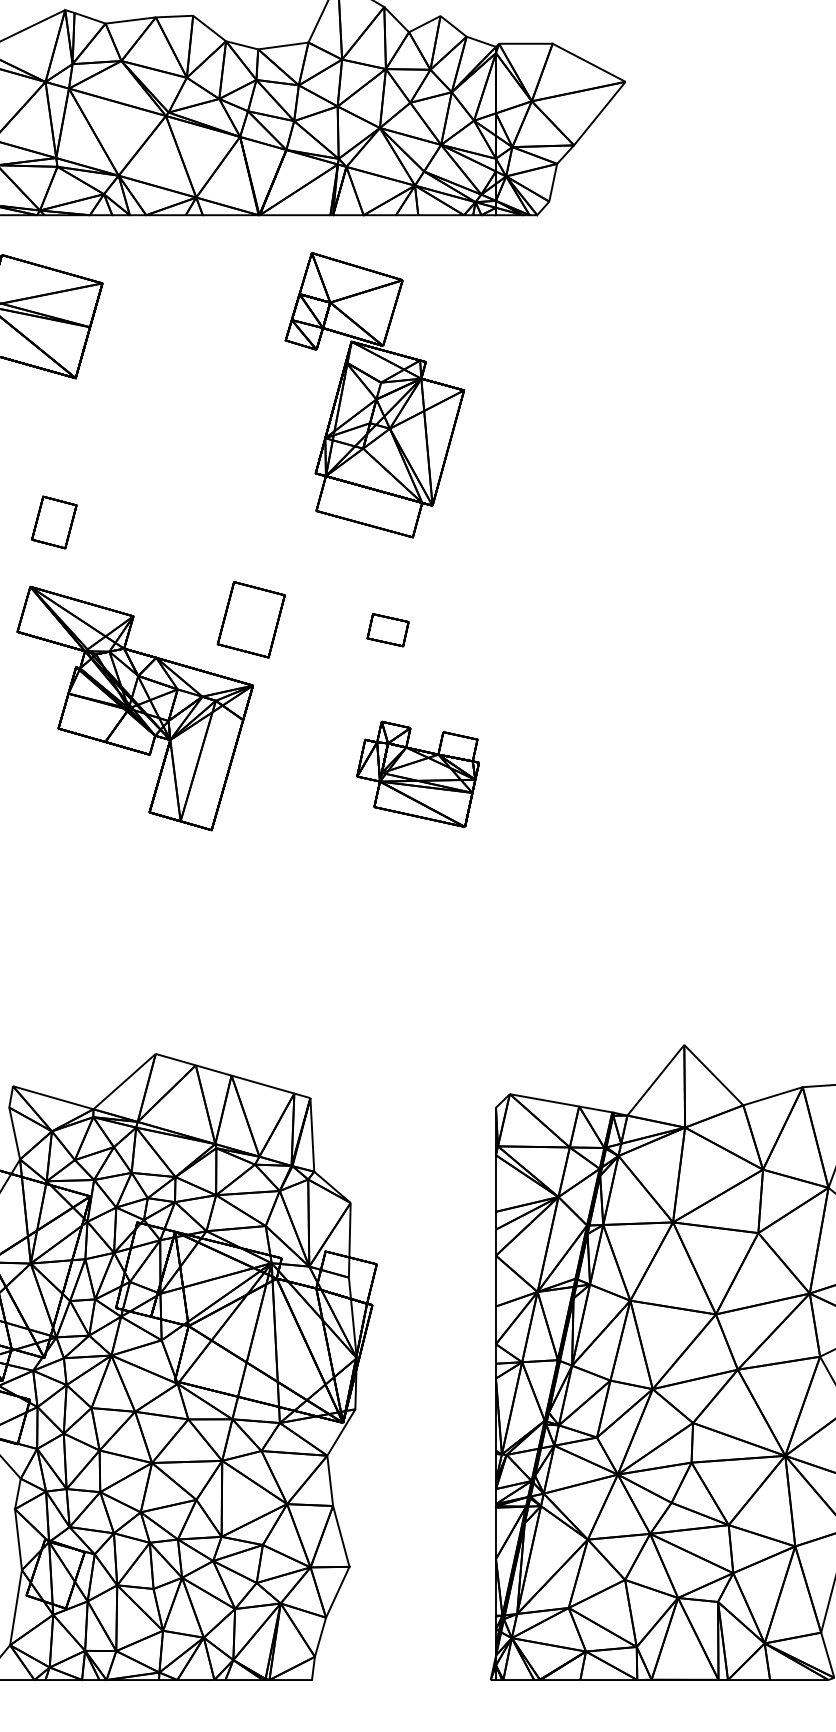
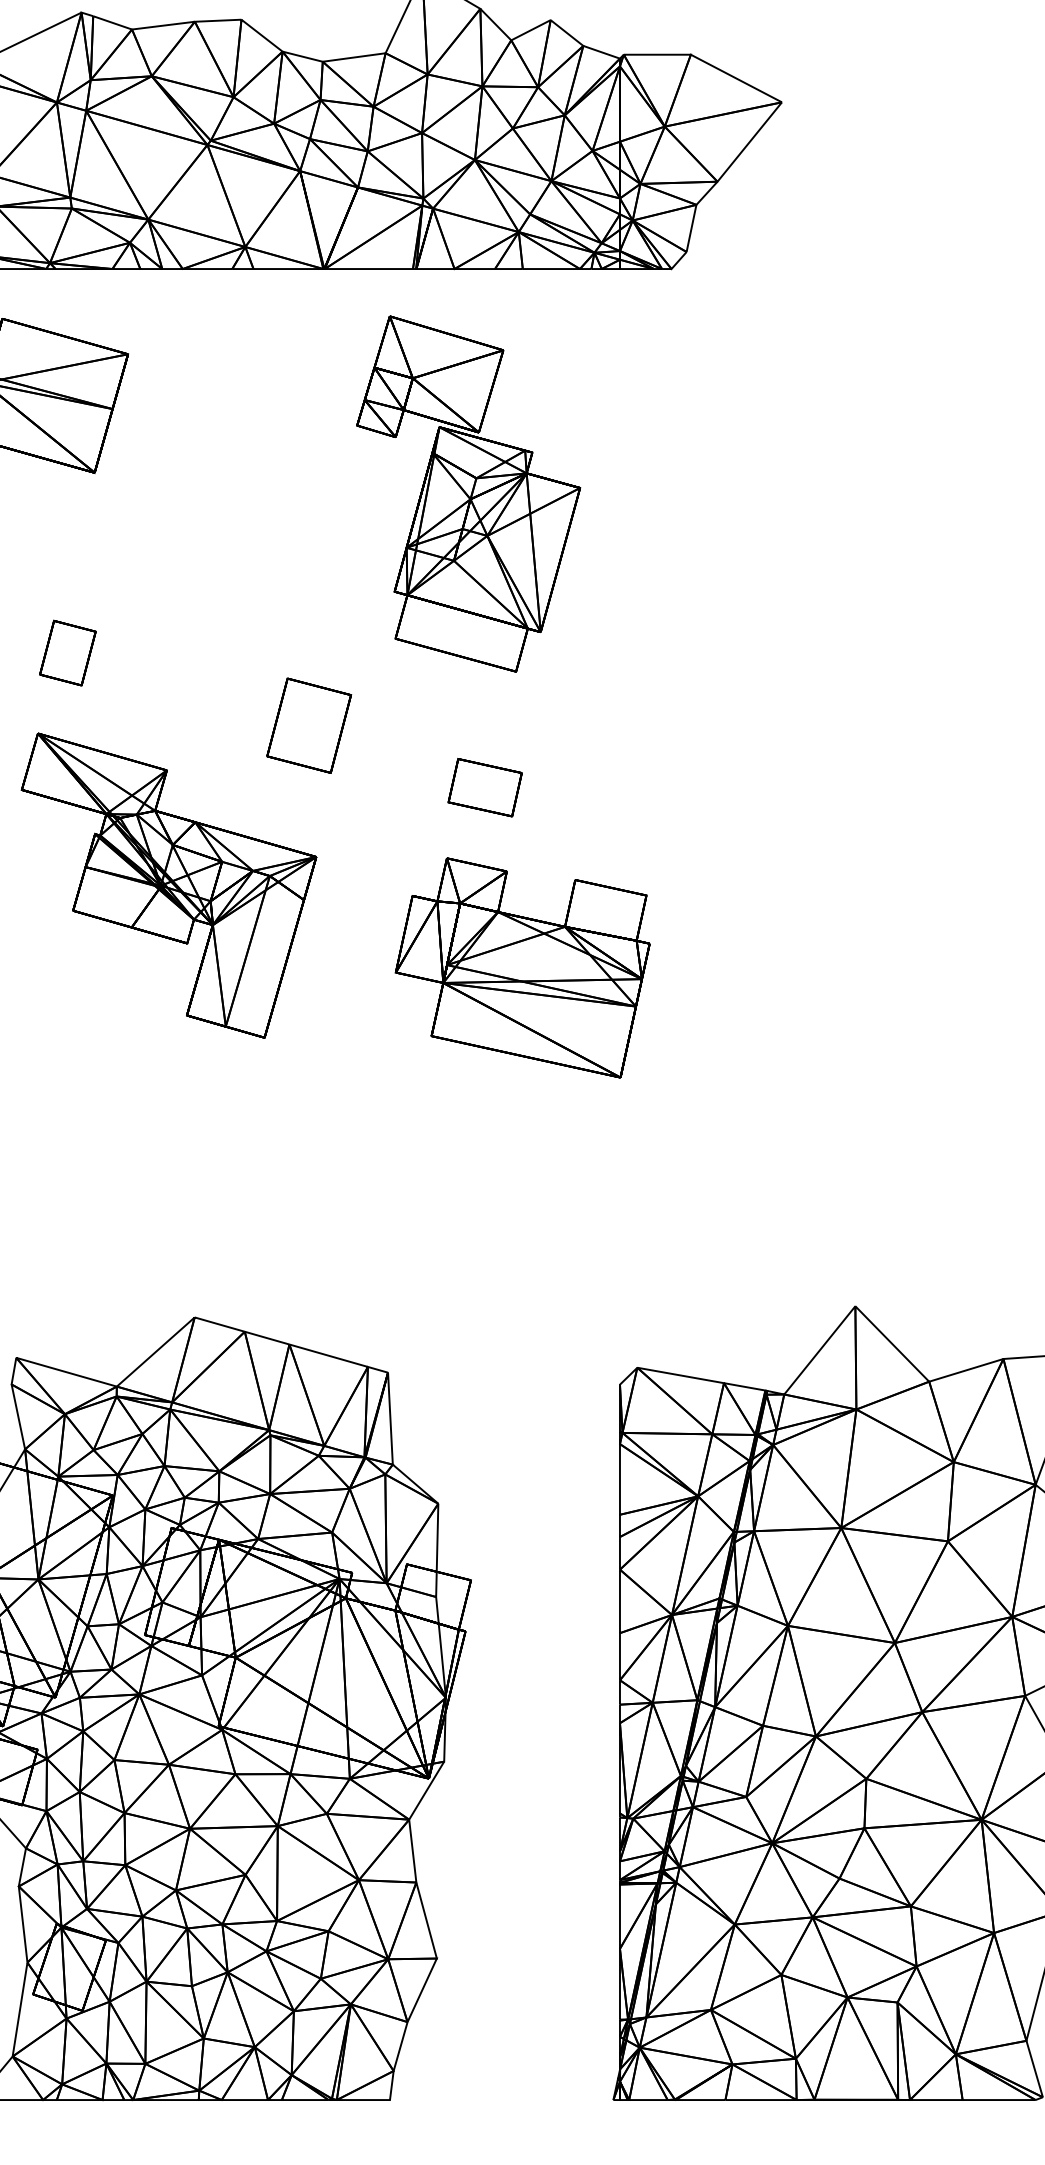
part: (251, 619) -> (309, 725), moved
part: (387, 630) -> (484, 787), size x1.43
part: (418, 774) -> (522, 967), size x1.67

